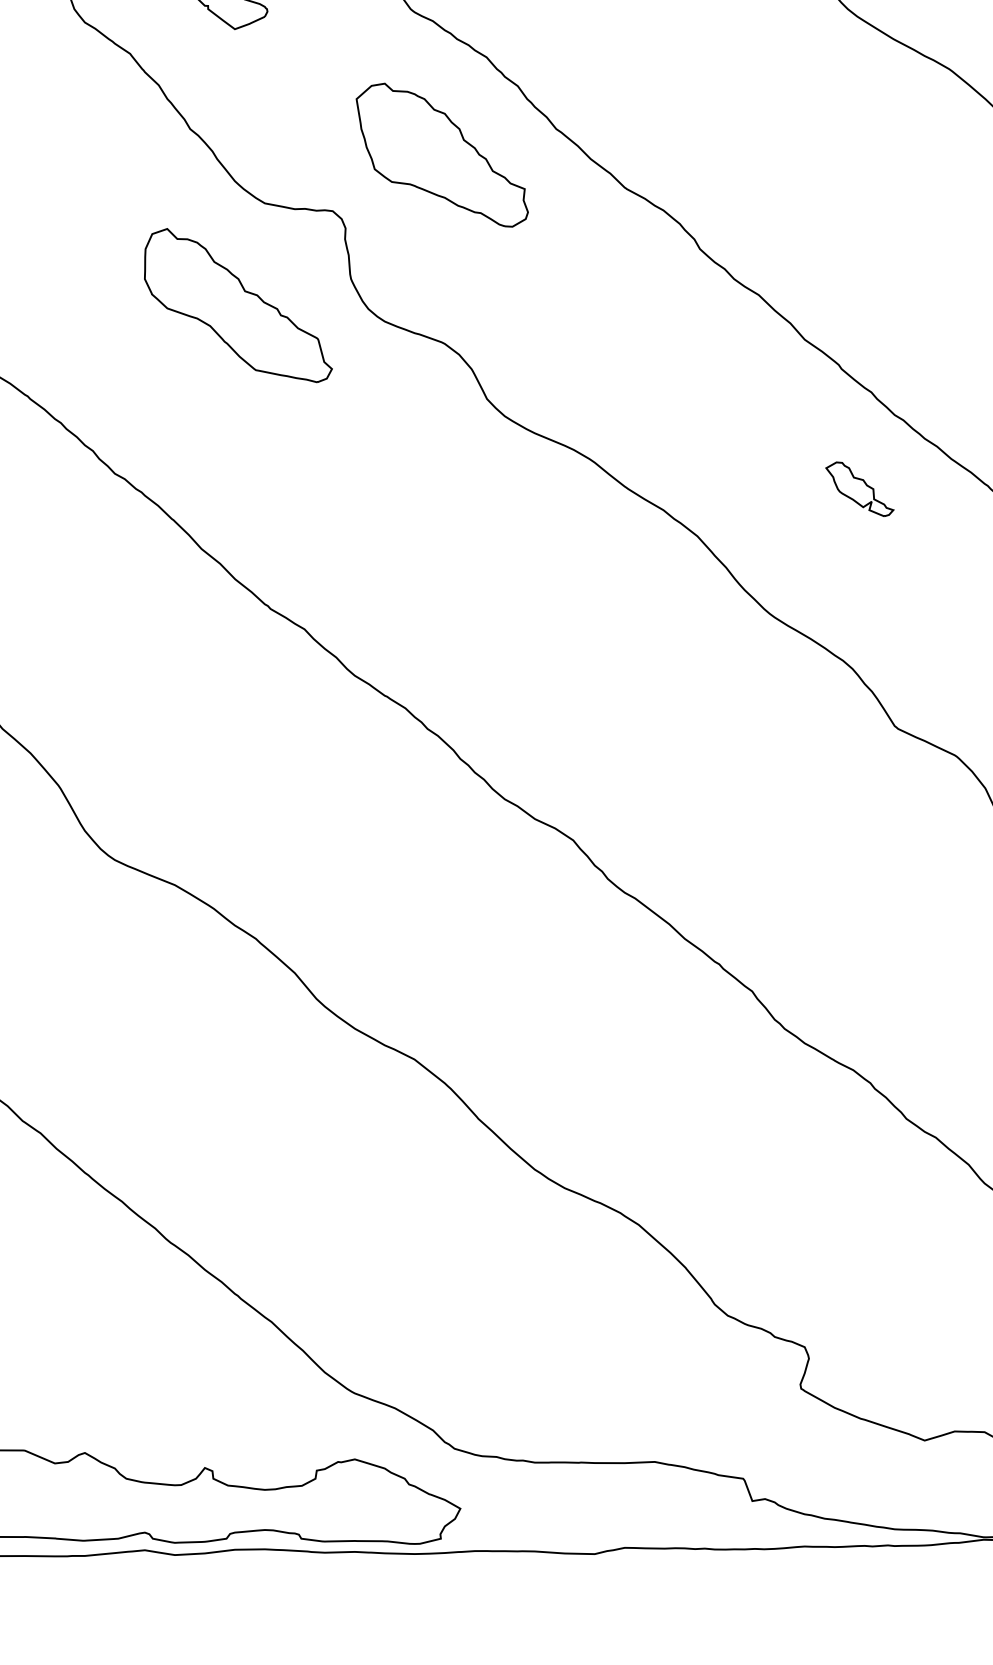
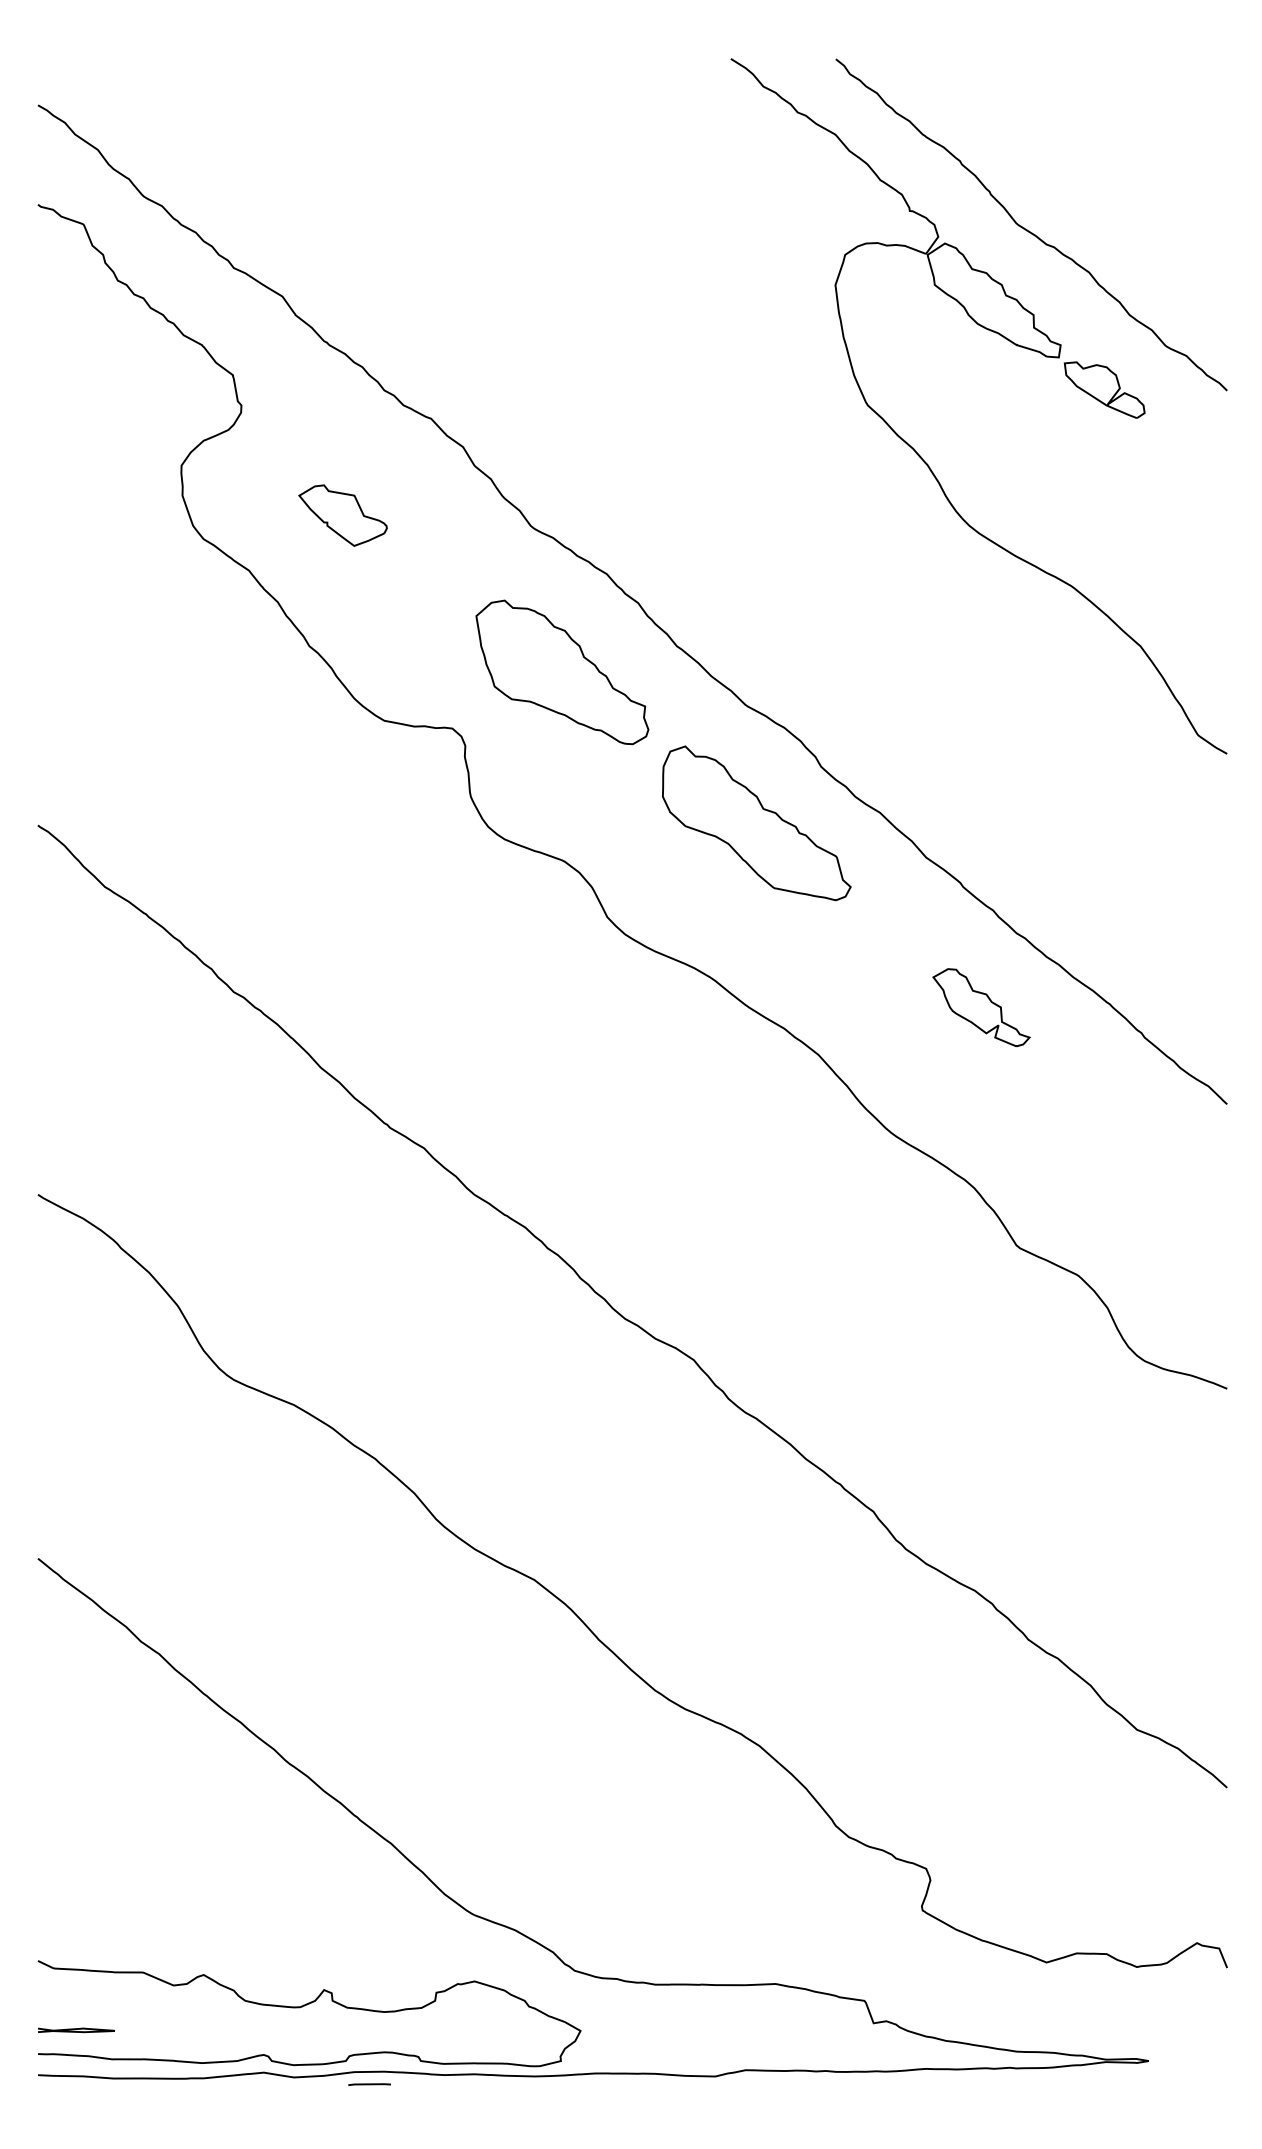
part: (238, 305) -> (756, 823), moved
part: (859, 489) -> (981, 1007), size x1.43
line: (250, 1562) -> (369, 2084), added

